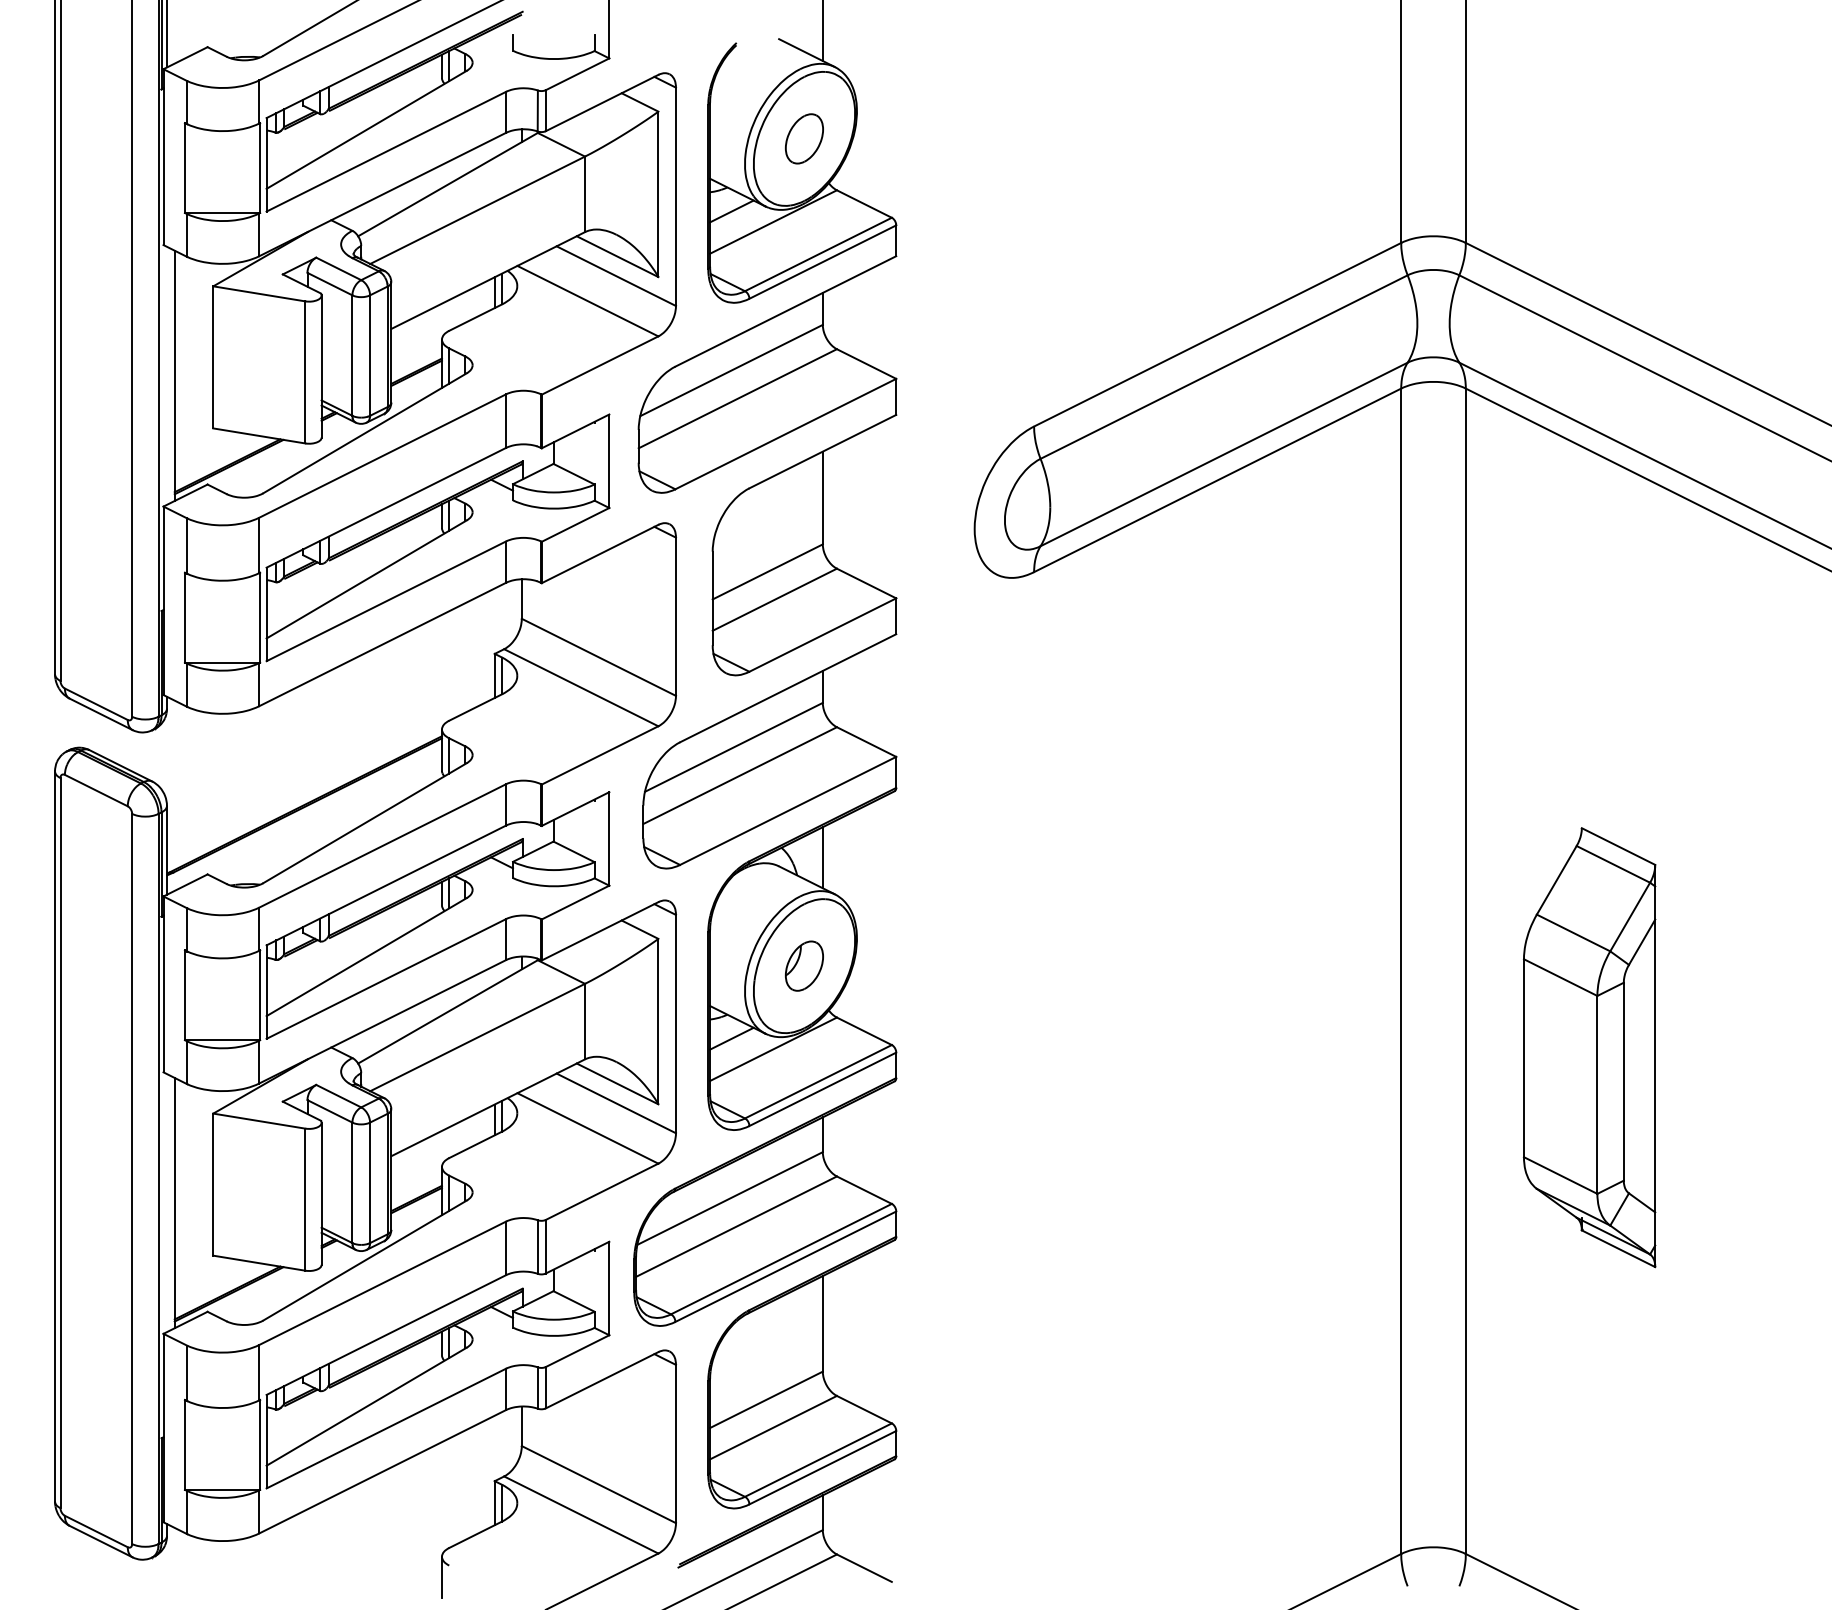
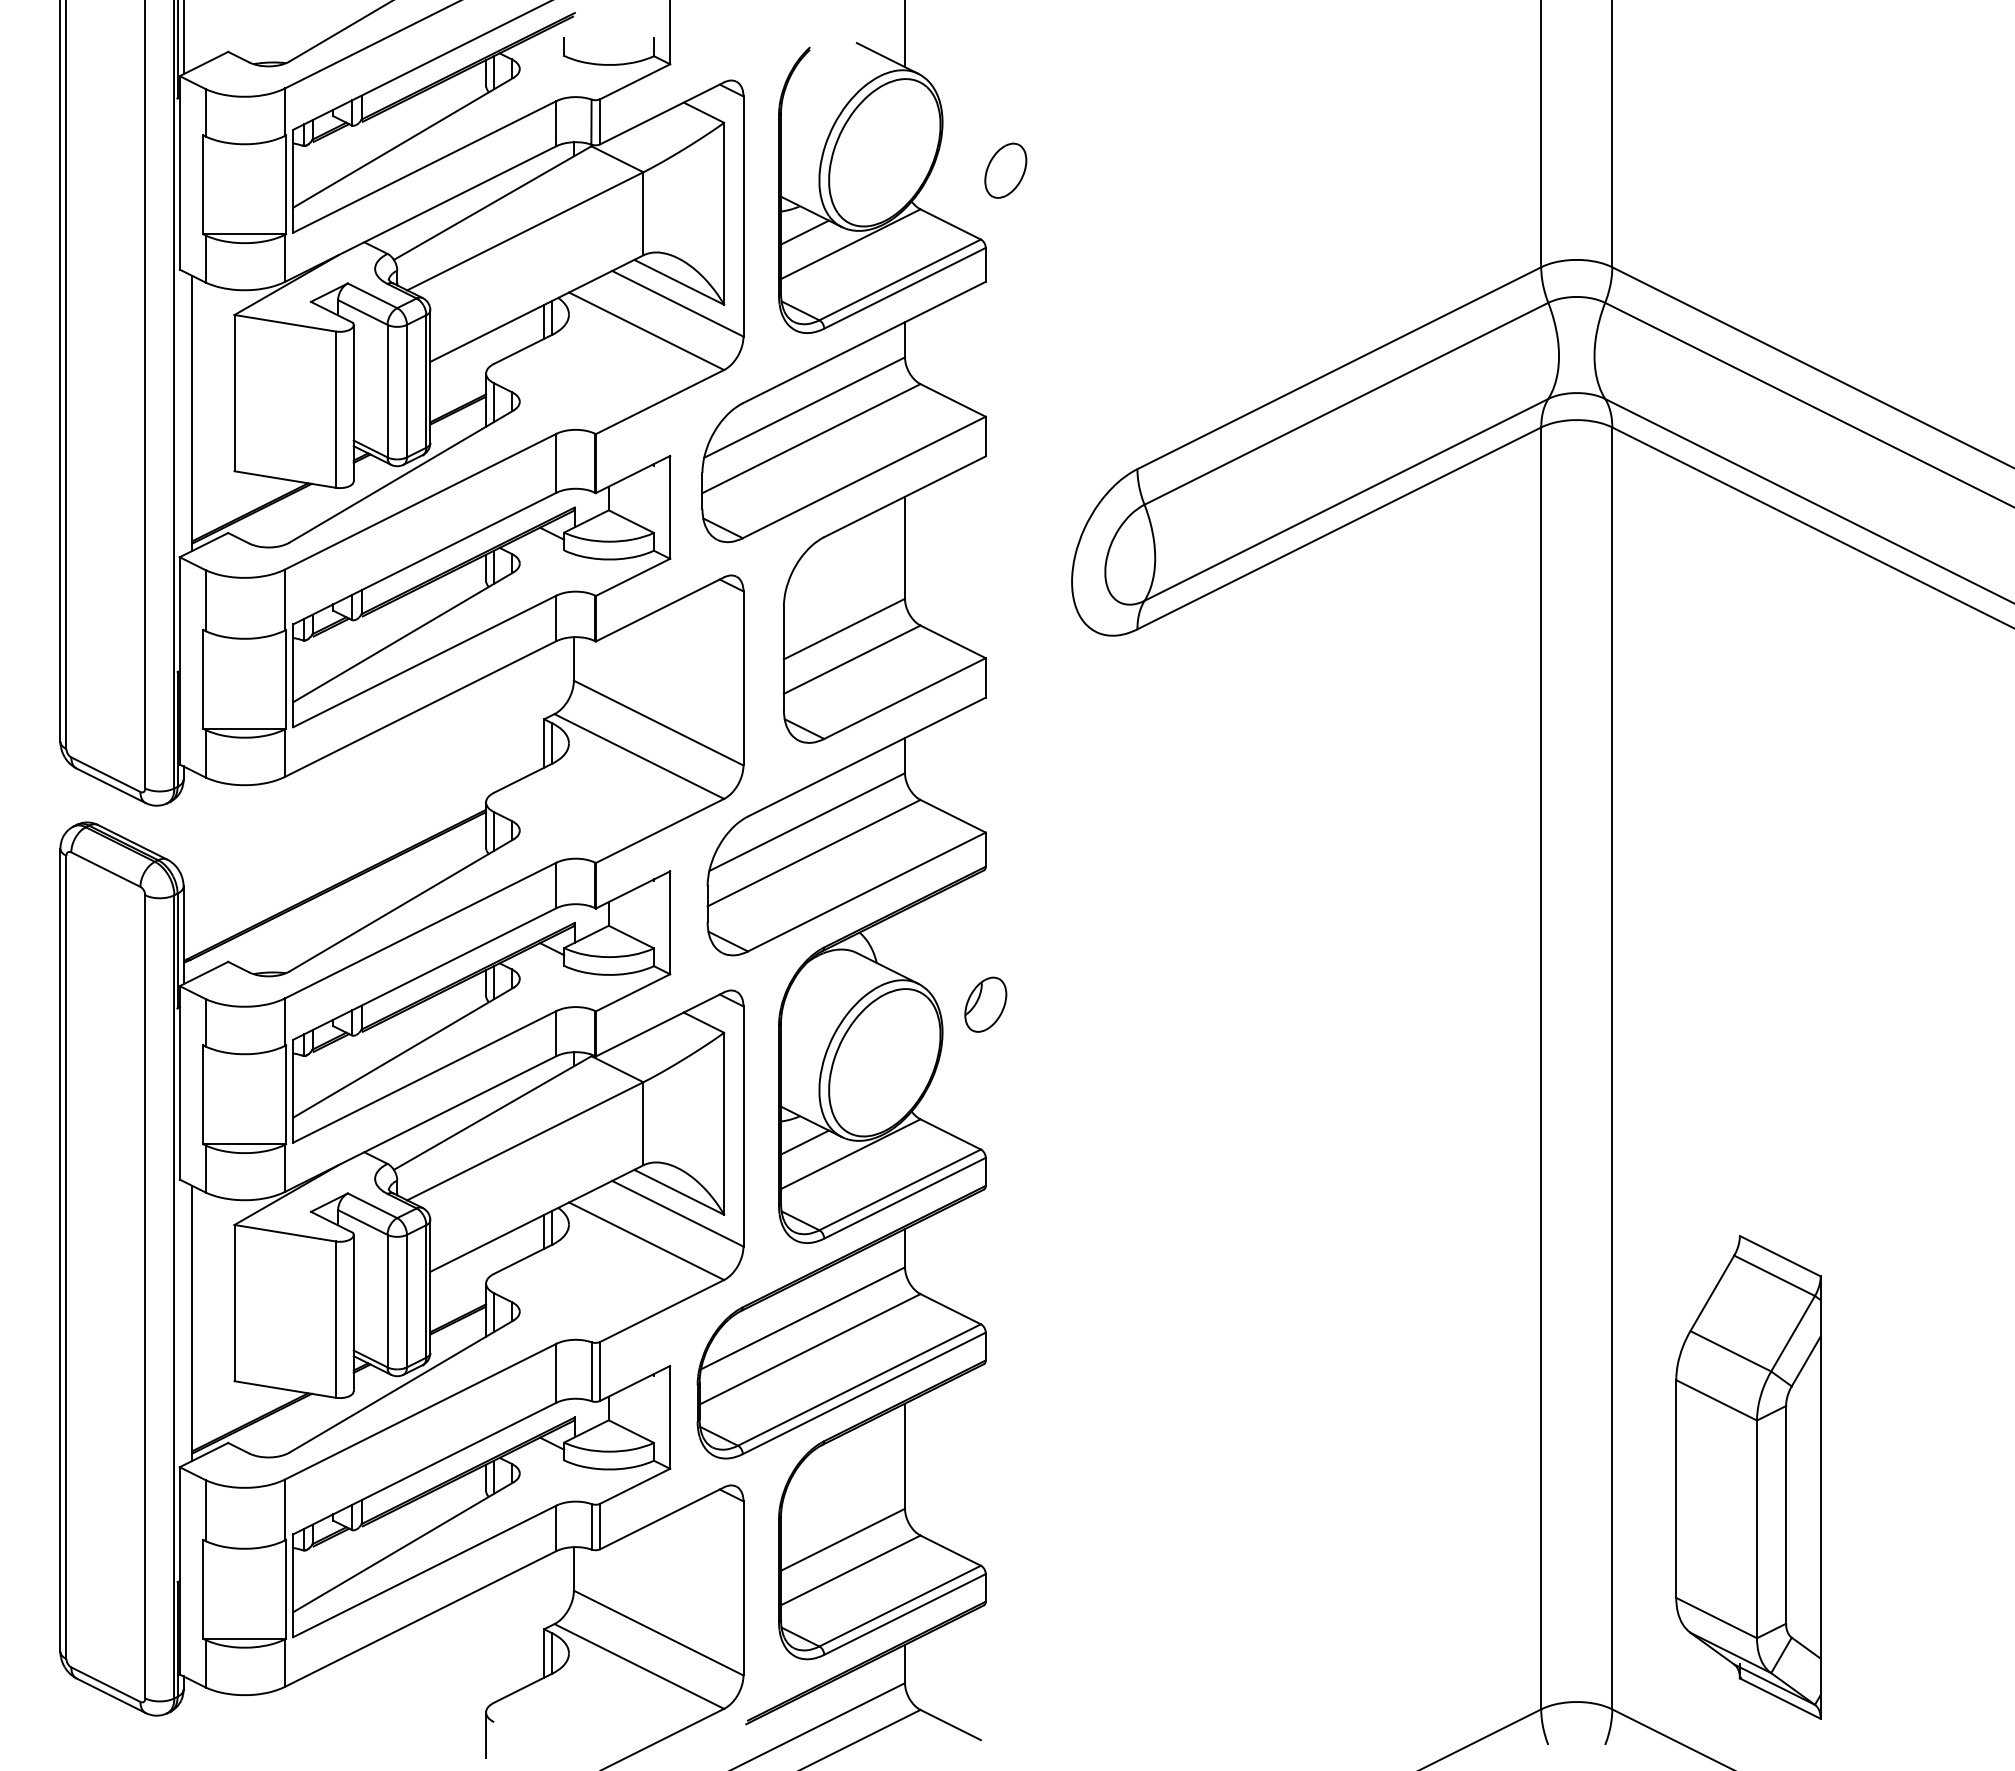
part: (804, 138) -> (1005, 170), moved
line: (823, 857) -> (905, 943), removed
part: (804, 965) -> (985, 1004), moved
part: (1589, 1047) -> (1748, 1477), moved

